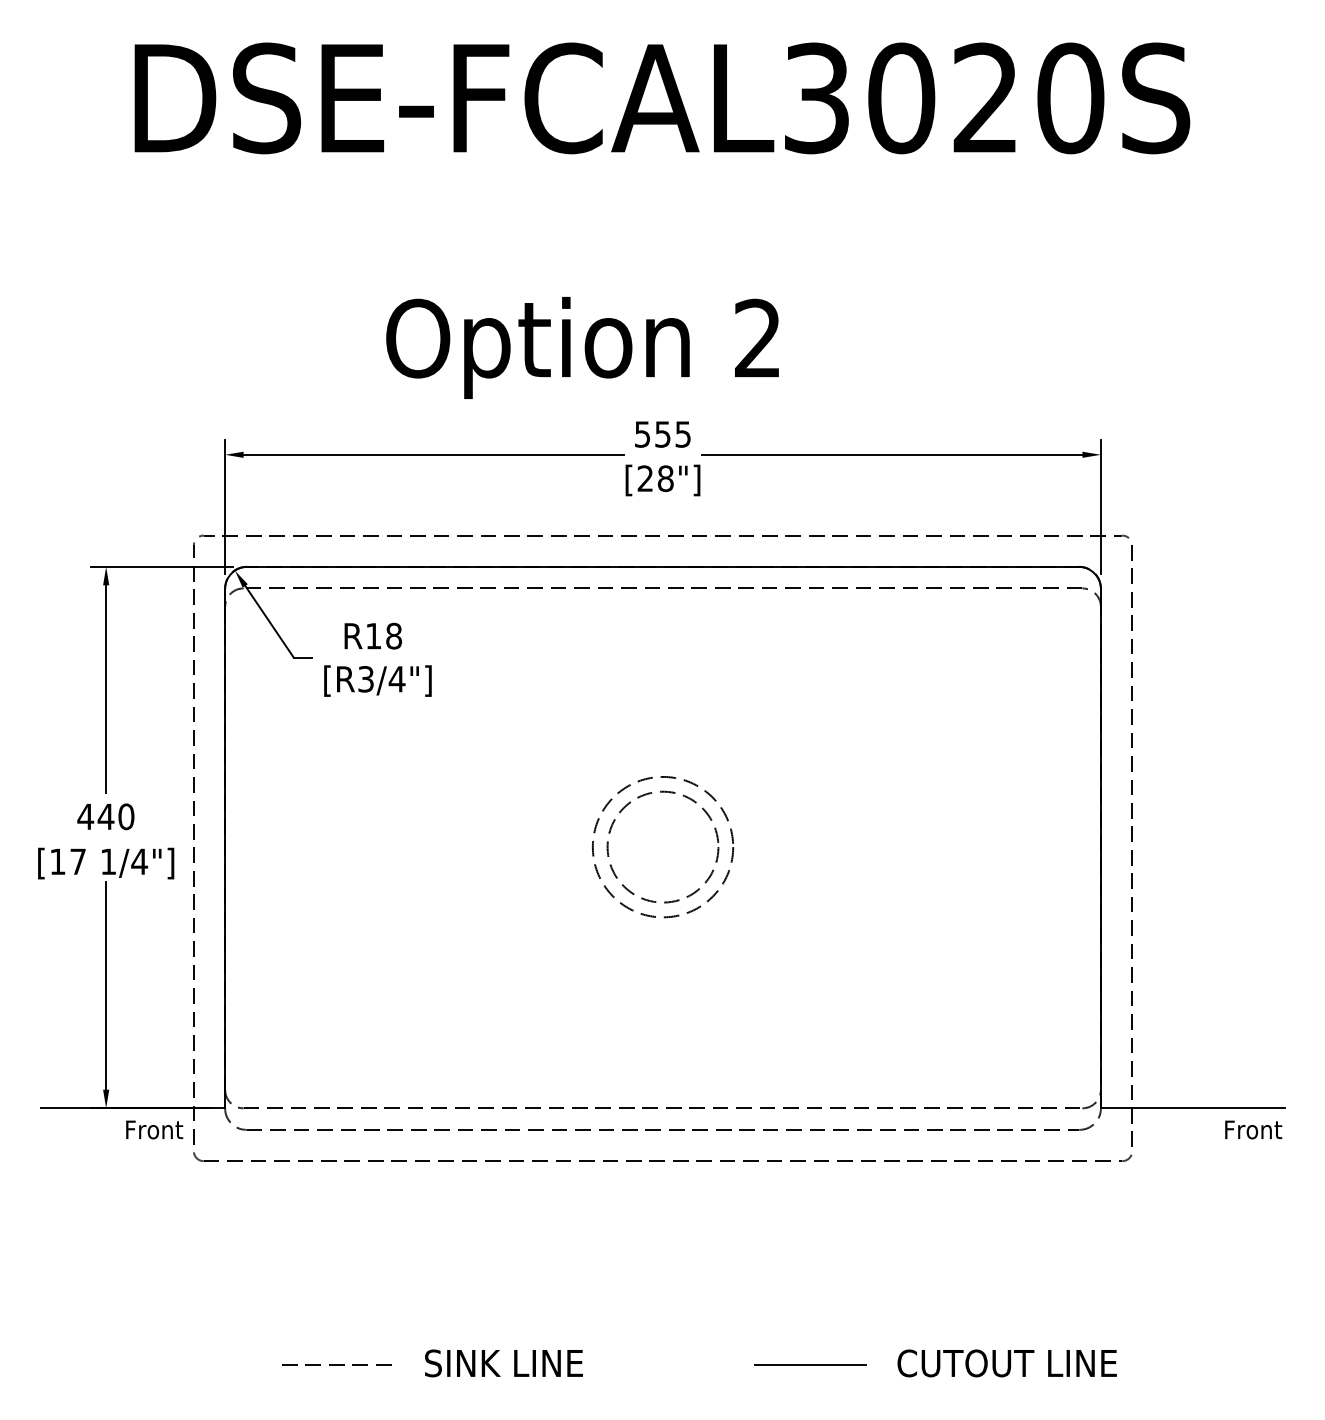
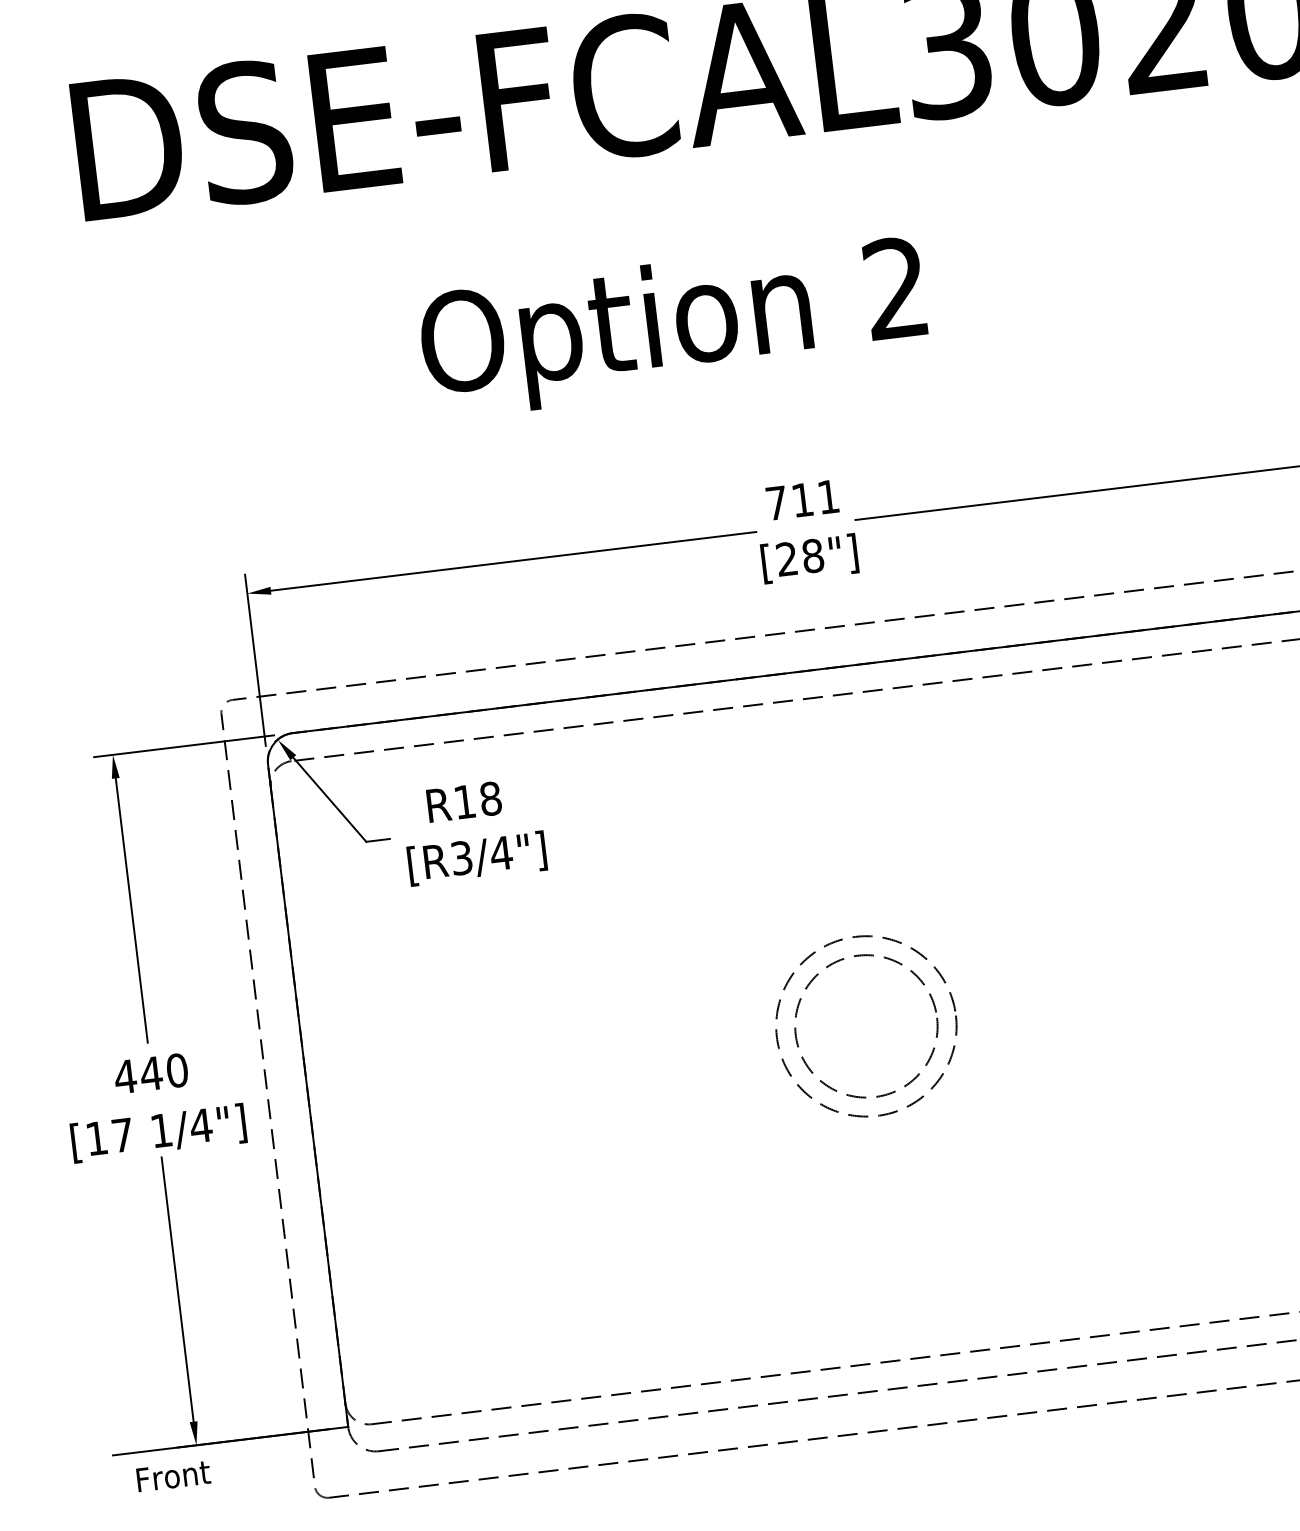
text: (582, 347) -> (673, 326), moved
text: (662, 434) -> (802, 500), 555 -> 711
text: (154, 1129) -> (173, 1475), moved

